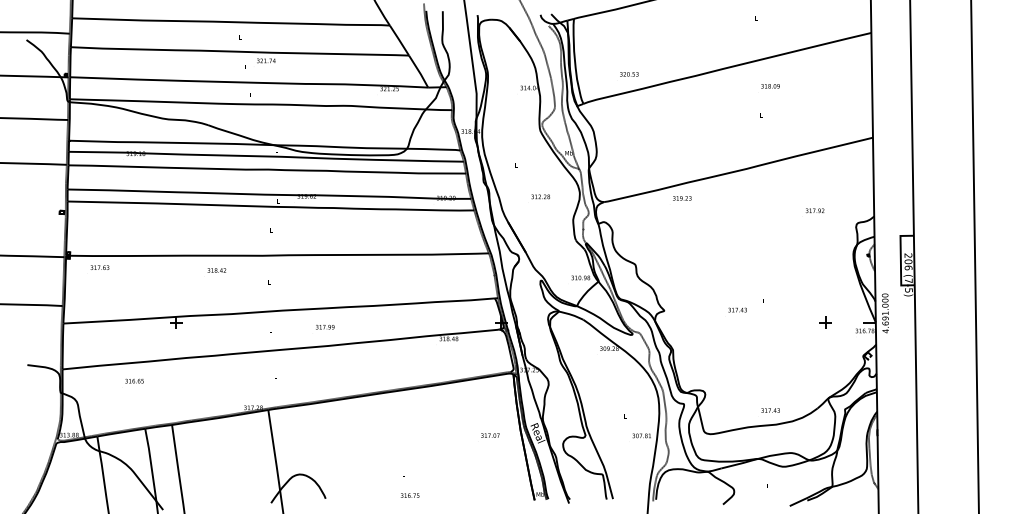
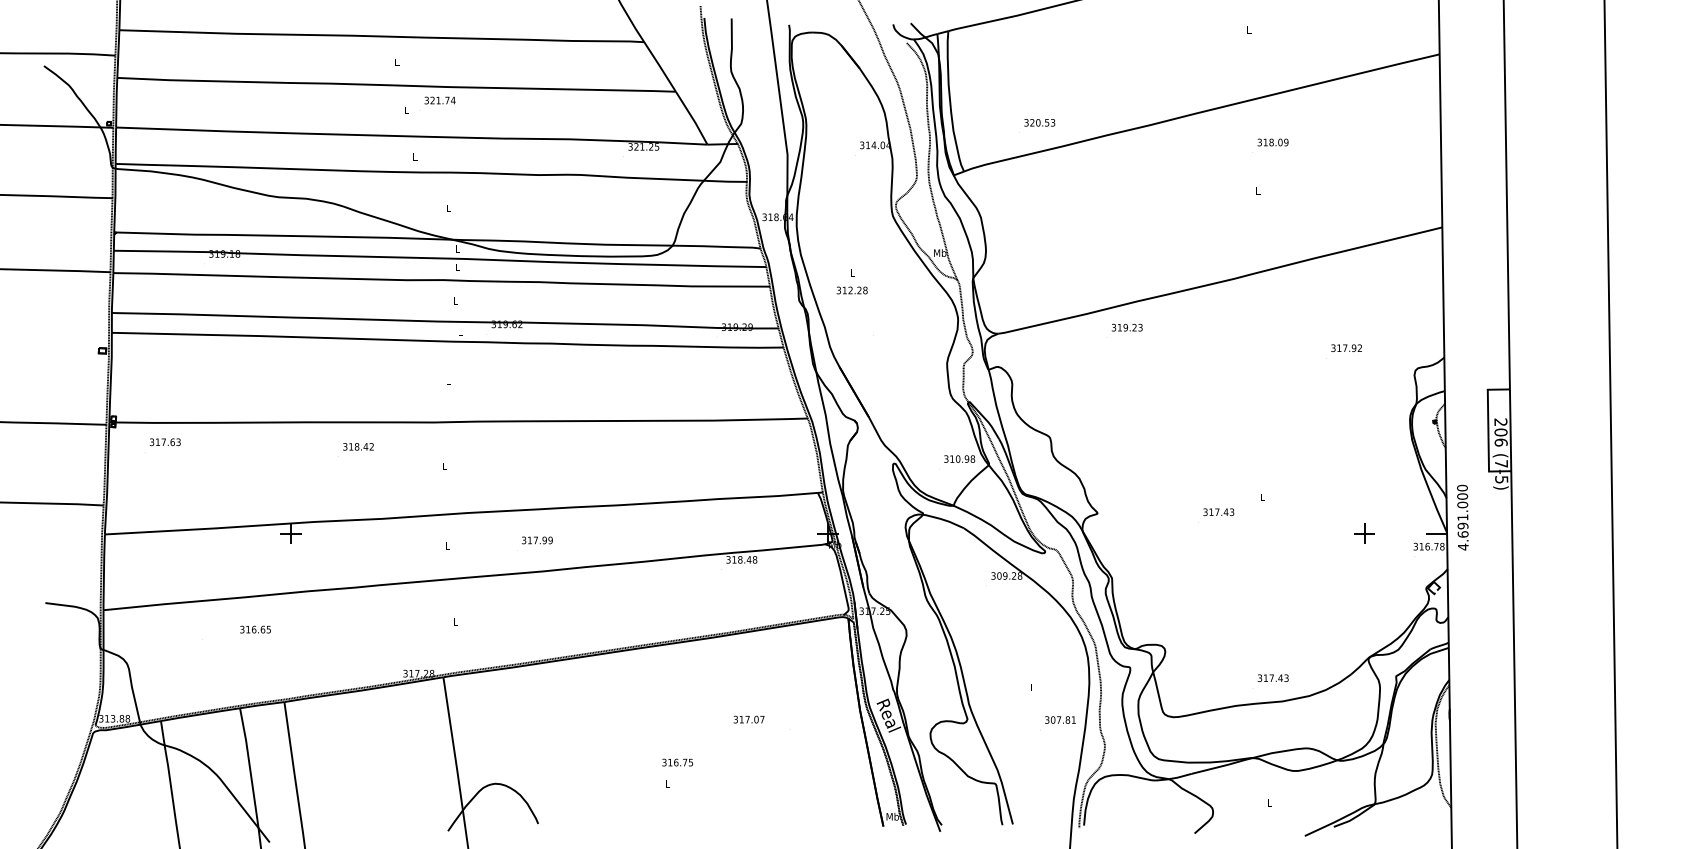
text: (540, 196) -> (851, 289), moved
text: (134, 380) -> (255, 628), moved
text: (490, 435) -> (749, 719), moved
text: (409, 495) -> (676, 762), moved

